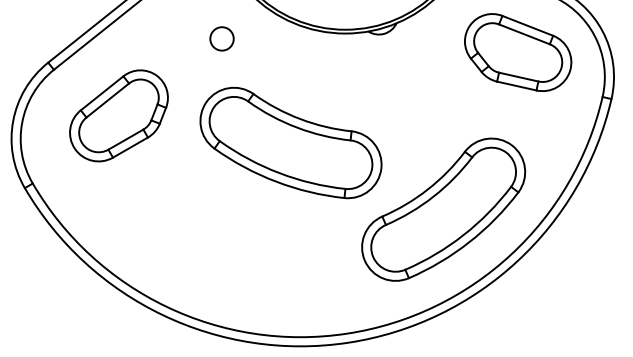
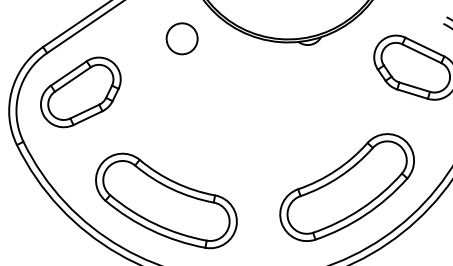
circle: (221, 38) -> (181, 38), size x1.67
part: (118, 115) -> (80, 92), moved
part: (290, 142) -> (166, 200), moved

